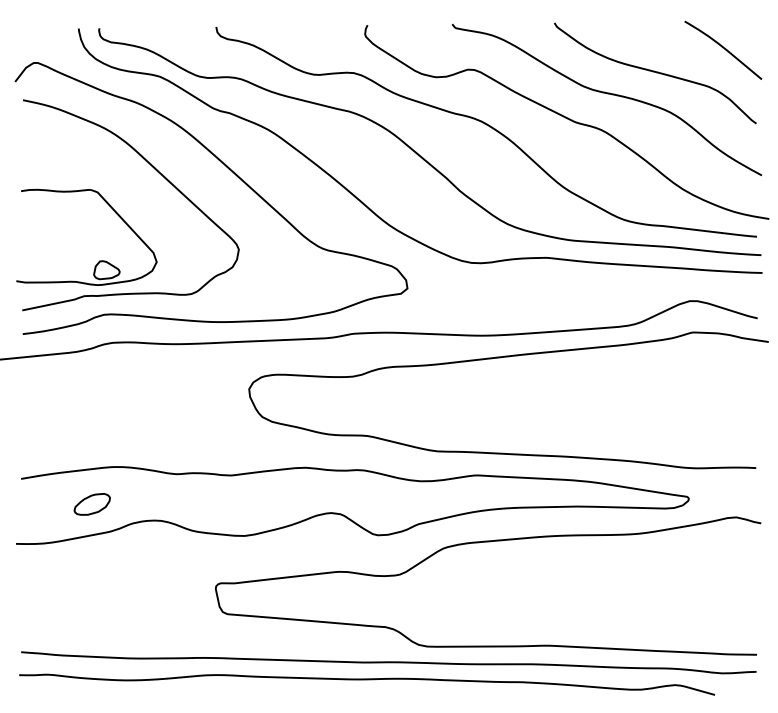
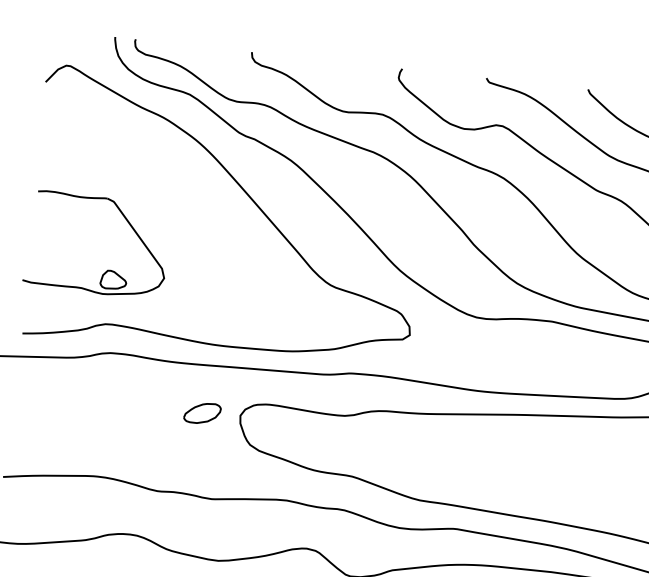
curve: (157, 172) -> (175, 189), removed
part: (91, 504) -> (201, 413), moved

